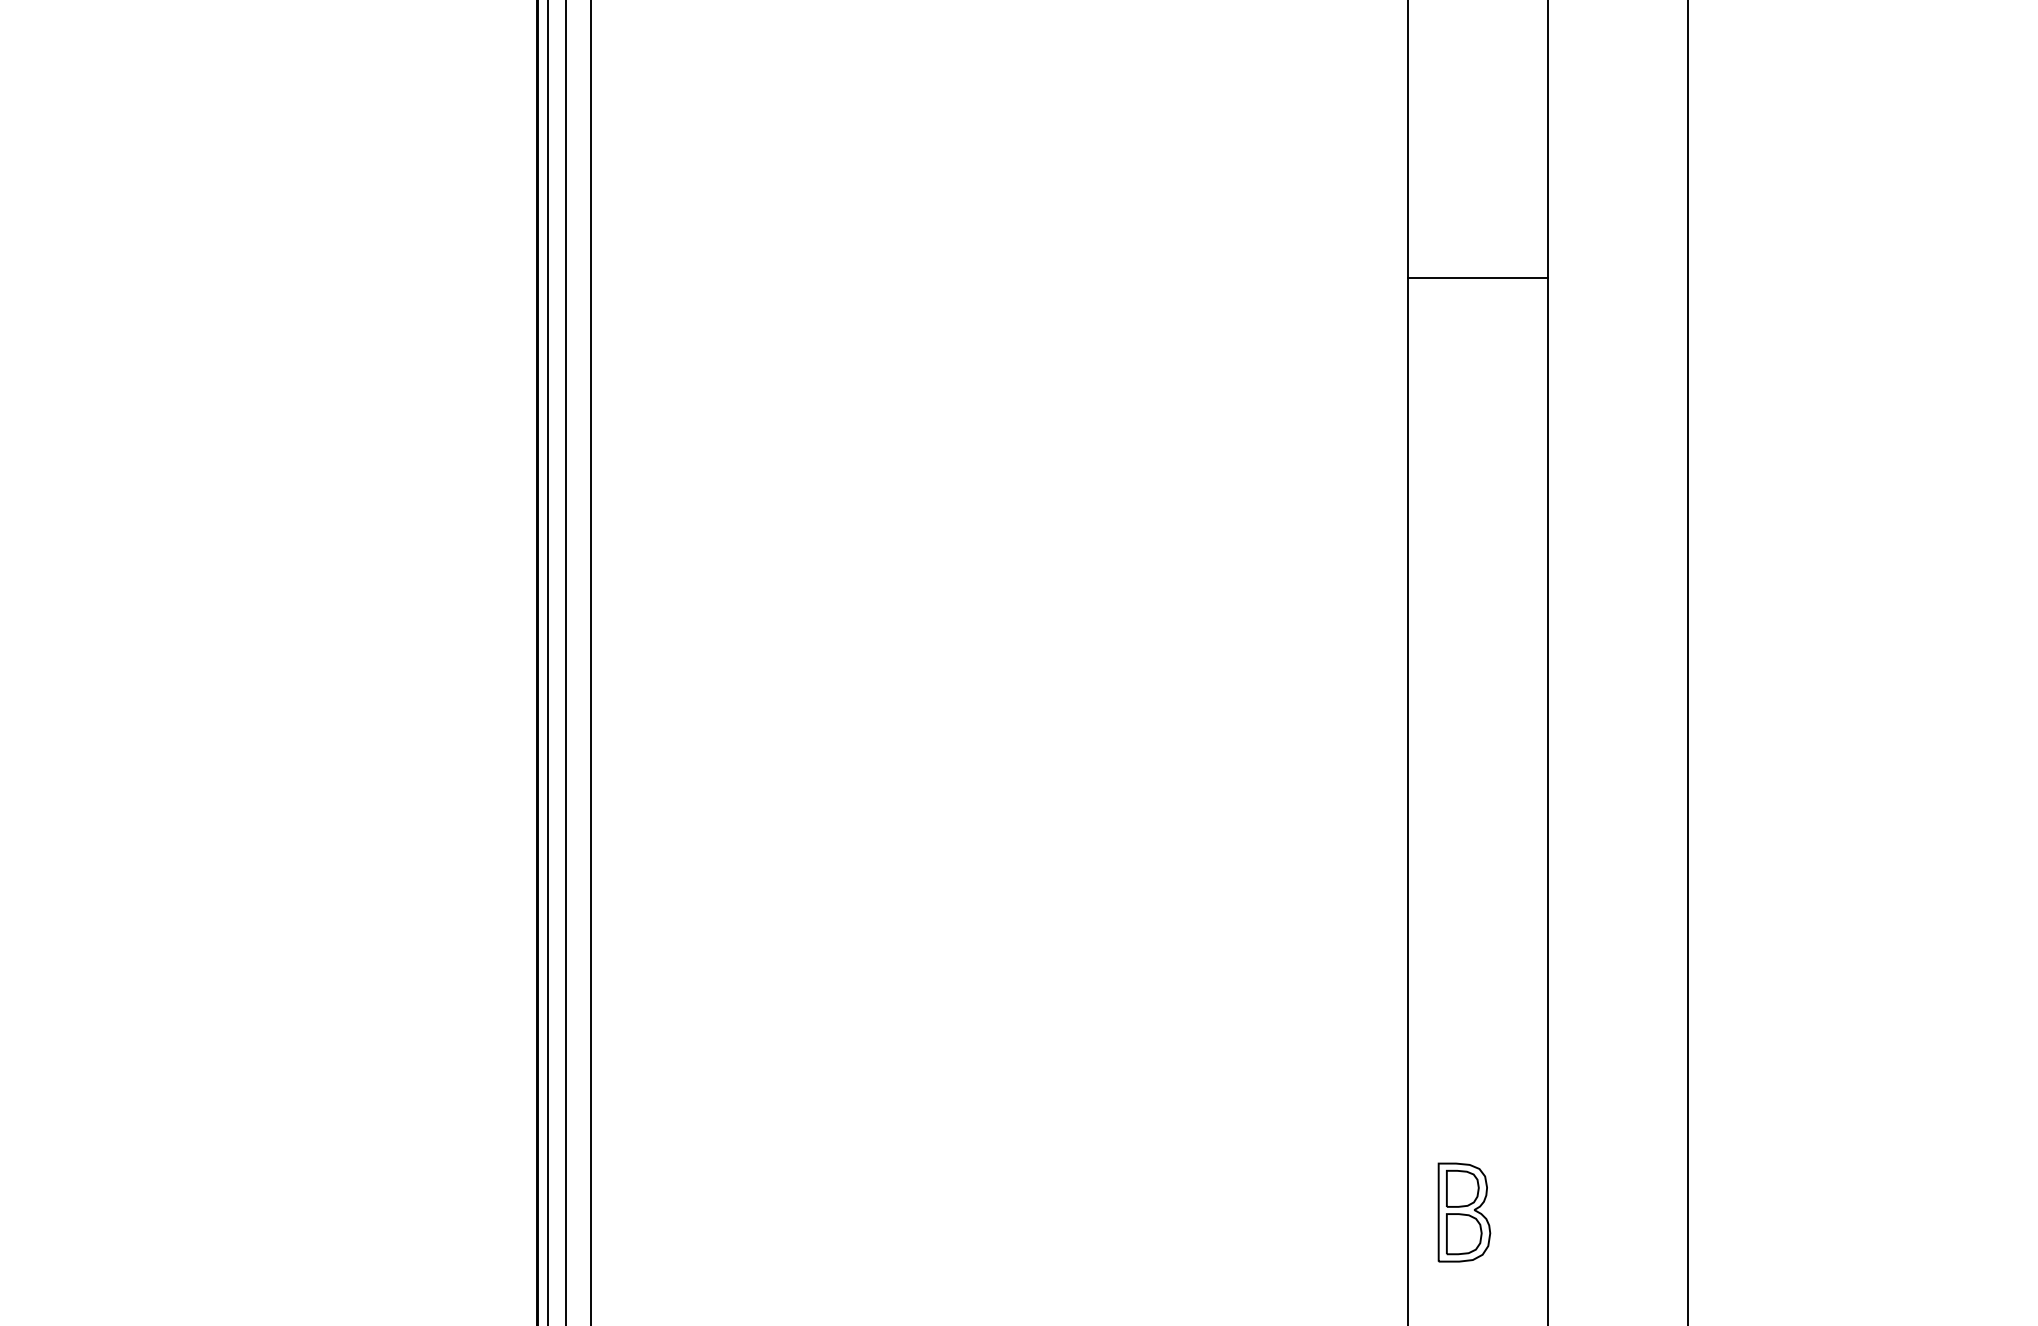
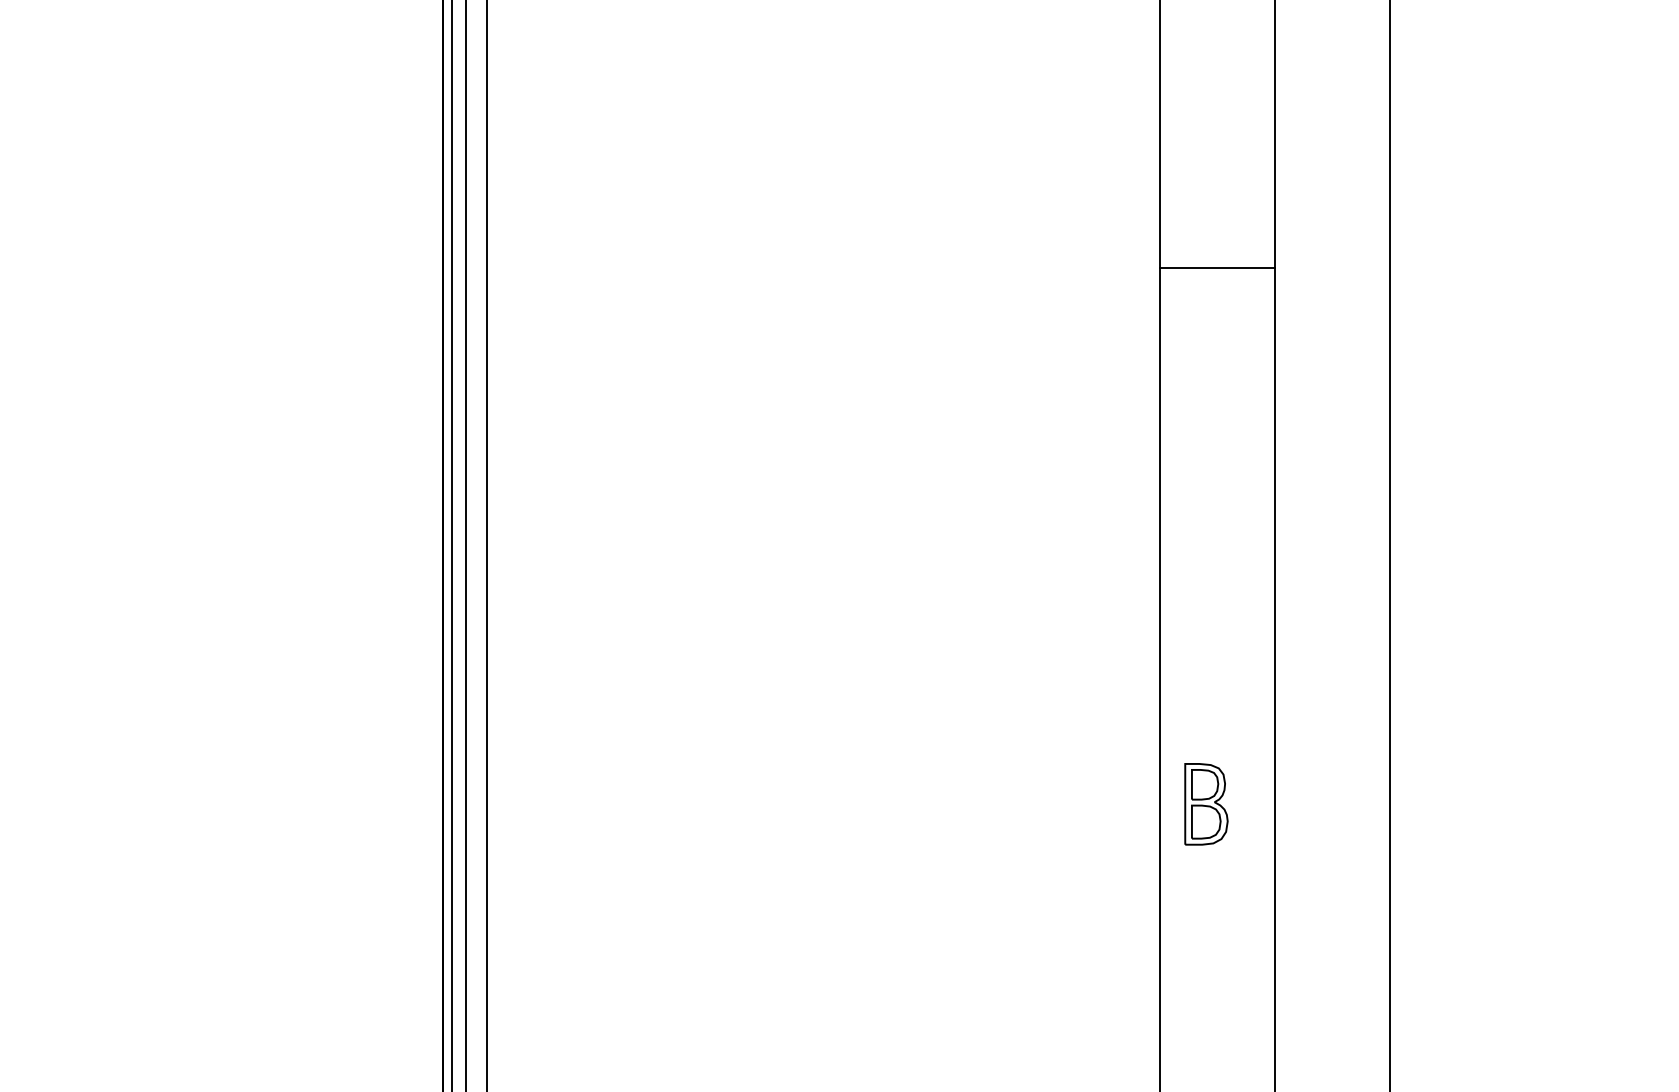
line: (1477, 278) -> (1217, 267), moved
part: (1464, 1212) -> (1206, 804), moved

